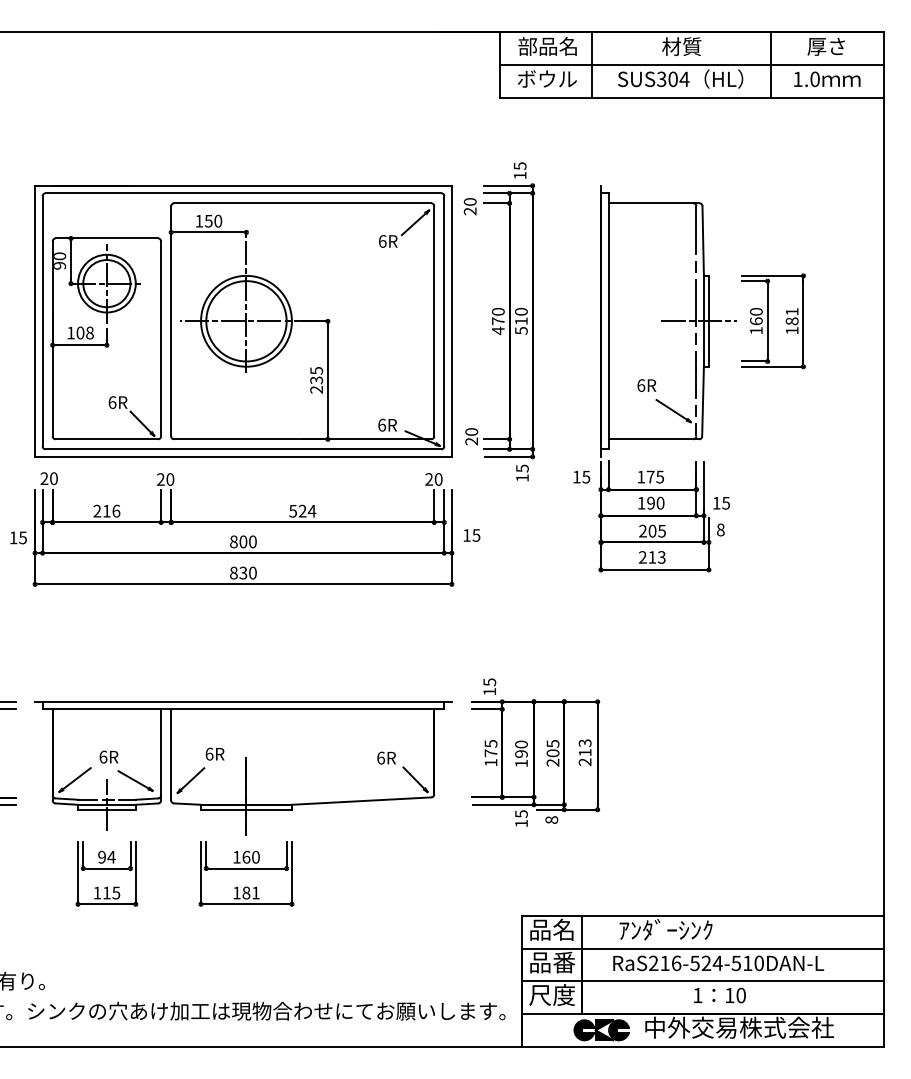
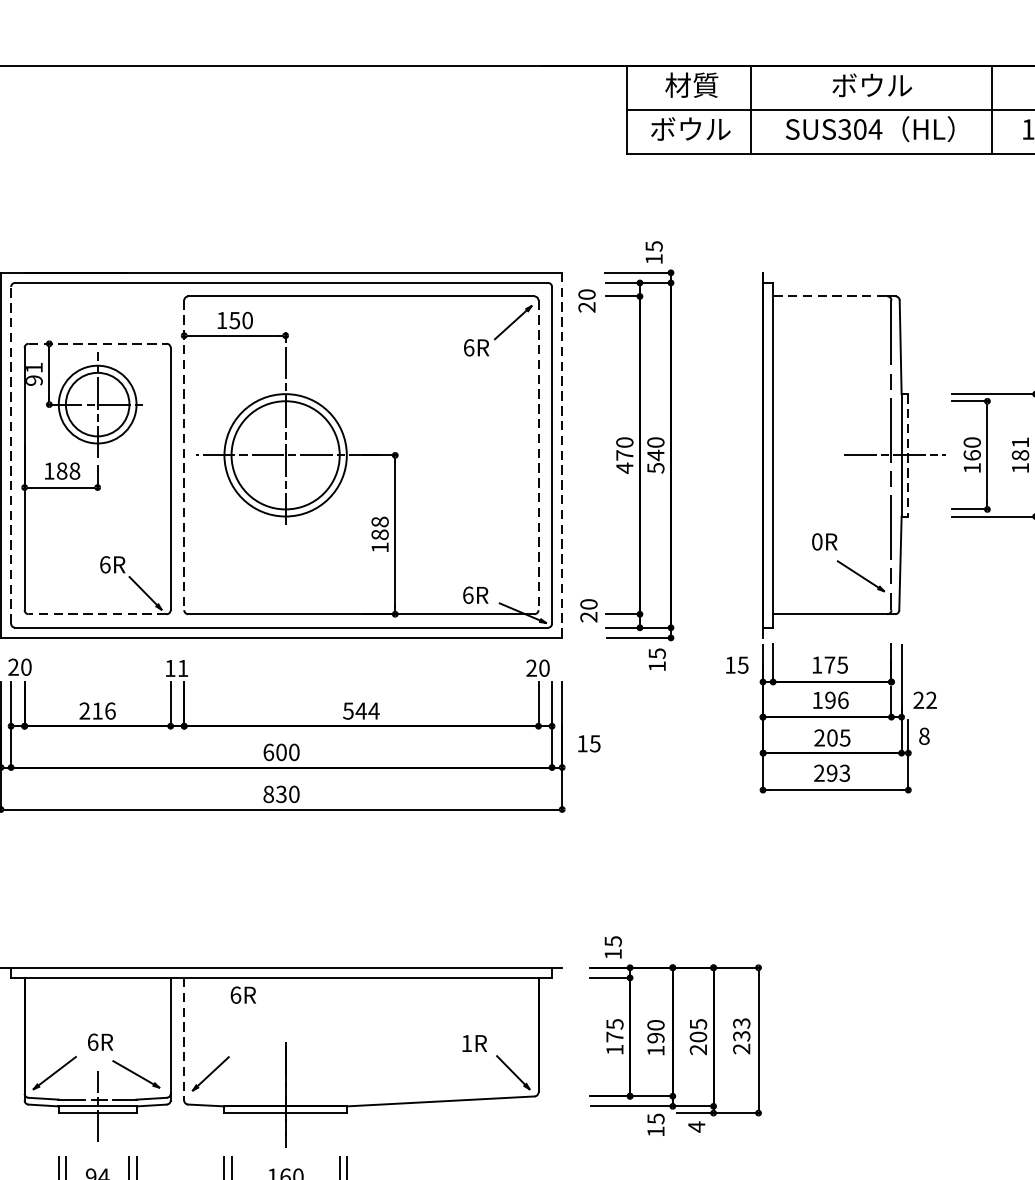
text: (547, 46) -> (690, 85), 部品名 -> 材質
text: (681, 46) -> (871, 85), 材質 -> ボウル
line: (651, 203) -> (831, 296), solid -> dashed
line: (107, 238) -> (98, 343), solid -> dashed
text: (60, 256) -> (35, 368), 90 -> 91
line: (42, 320) -> (10, 454), solid -> dashed
line: (171, 321) -> (184, 455), solid -> dashed
line: (434, 321) -> (538, 455), solid -> dashed
line: (451, 321) -> (561, 455), solid -> dashed
text: (521, 321) -> (655, 455), 510 -> 540
line: (708, 321) -> (907, 455), solid -> dashed
text: (80, 333) -> (62, 471), 108 -> 188
text: (316, 379) -> (379, 533), 235 -> 188
text: (641, 385) -> (817, 541), 6R -> 0R
line: (106, 439) -> (97, 614), solid -> dashed
text: (165, 479) -> (176, 668), 20 -> 11
text: (660, 502) -> (843, 699), 190 -> 196
text: (721, 502) -> (925, 699), 15 -> 22
text: (302, 510) -> (361, 710), 524 -> 544
text: (233, 541) -> (268, 751), 800 -> 600
text: (652, 557) -> (832, 773), 213 -> 293
text: (584, 752) -> (740, 1035), 213 -> 233
text: (214, 753) -> (242, 994), moved
line: (171, 754) -> (184, 1038), solid -> dashed
text: (381, 757) -> (467, 1042), 6R -> 1R
text: (551, 820) -> (696, 1127), 8 -> 4

